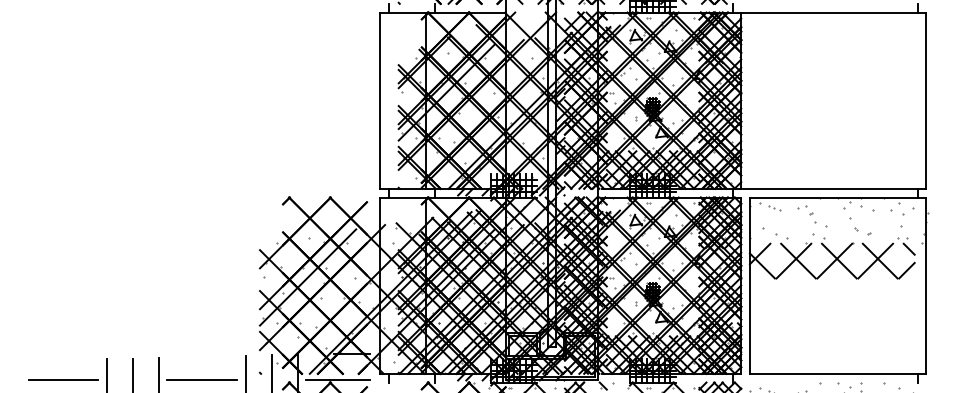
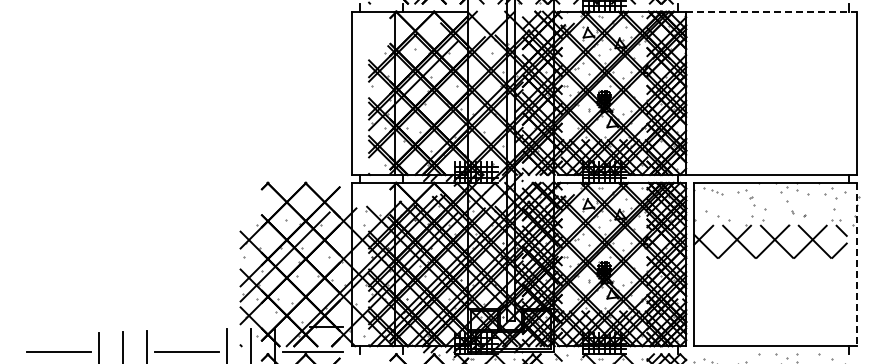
line: (833, 12) -> (771, 11), solid -> dashed
line: (926, 285) -> (857, 264), solid -> dashed

